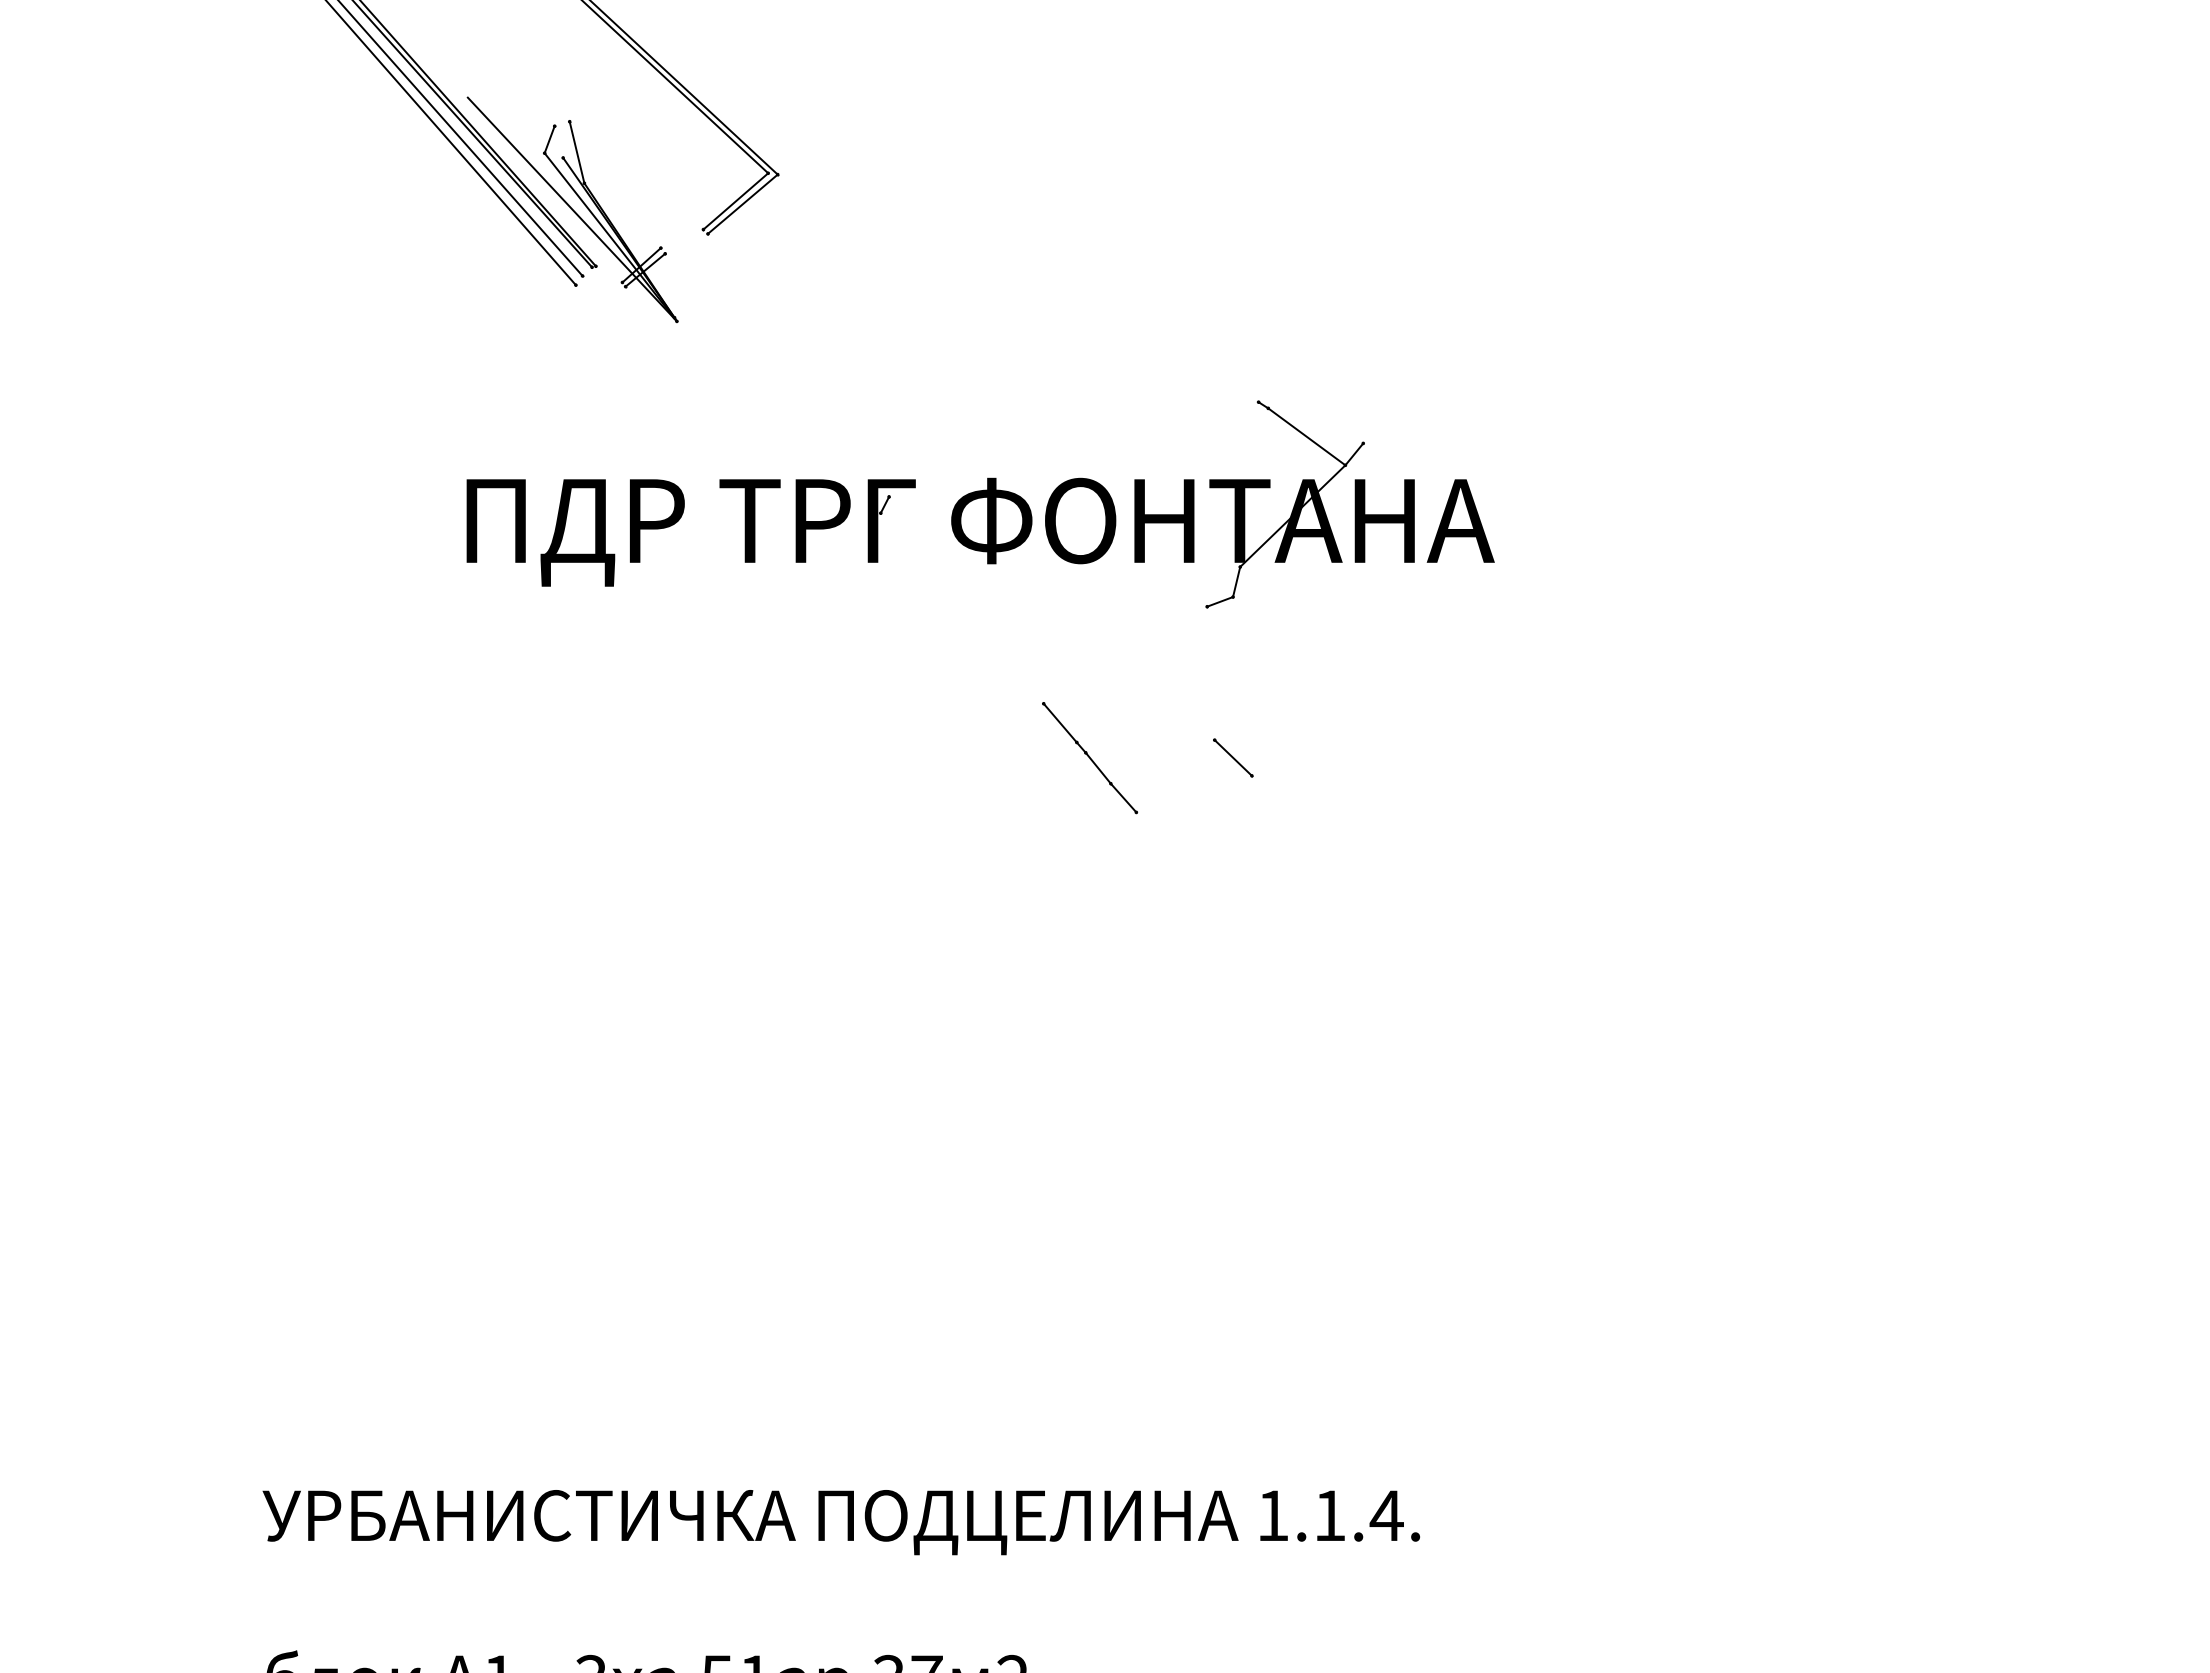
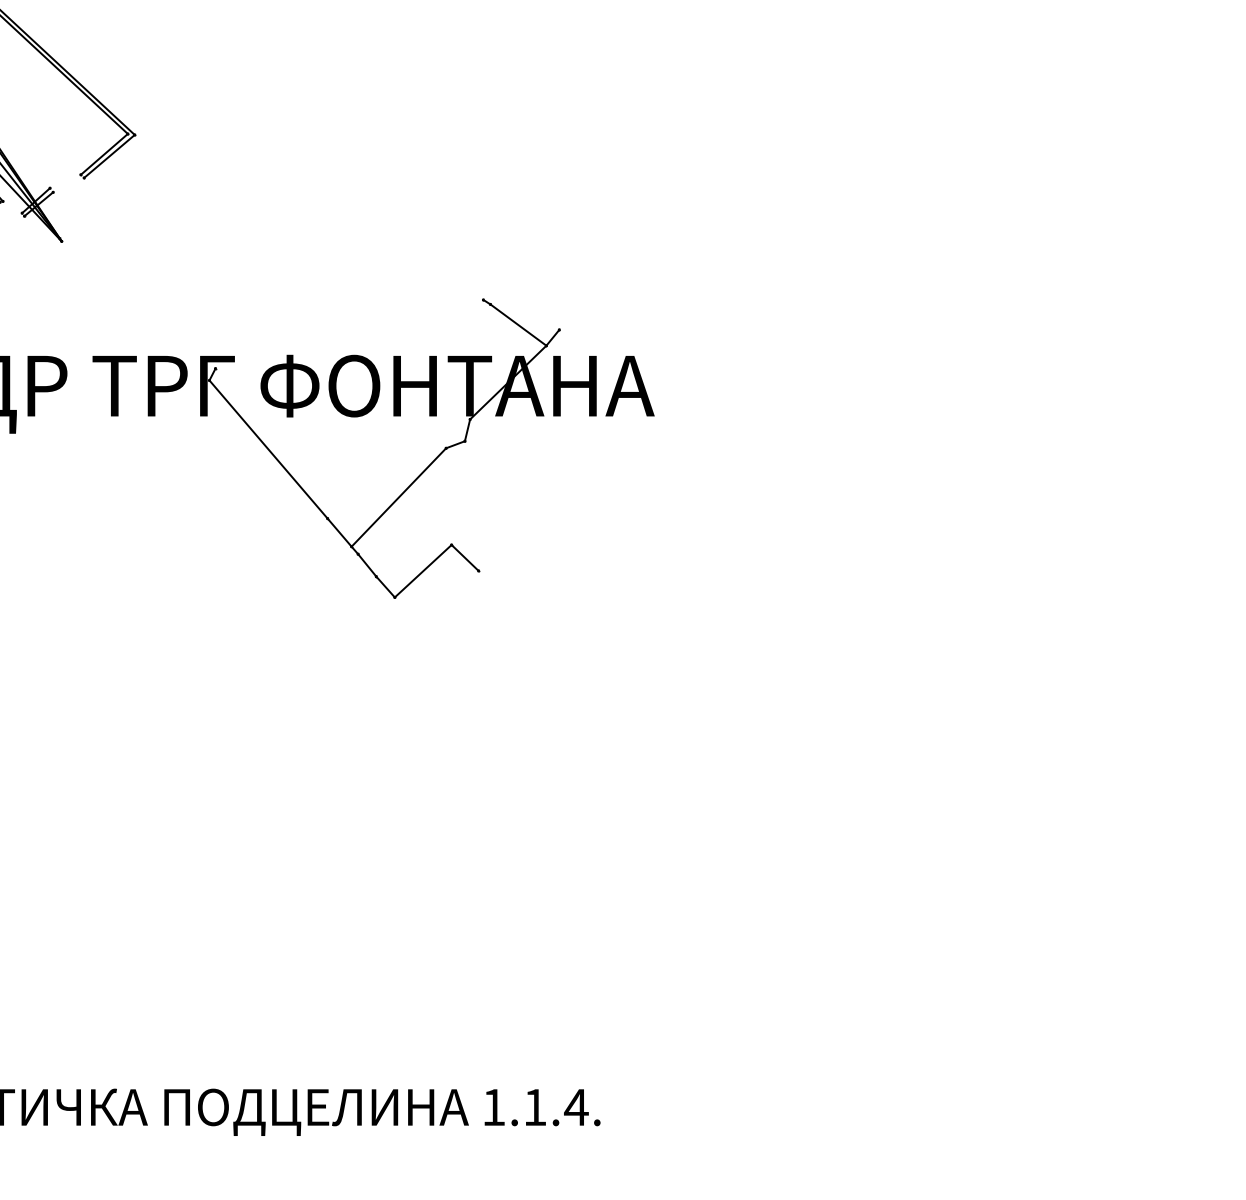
line: (961, 608) -> (268, 449), added
line: (1141, 674) -> (398, 497), added
line: (1175, 776) -> (423, 571), added

